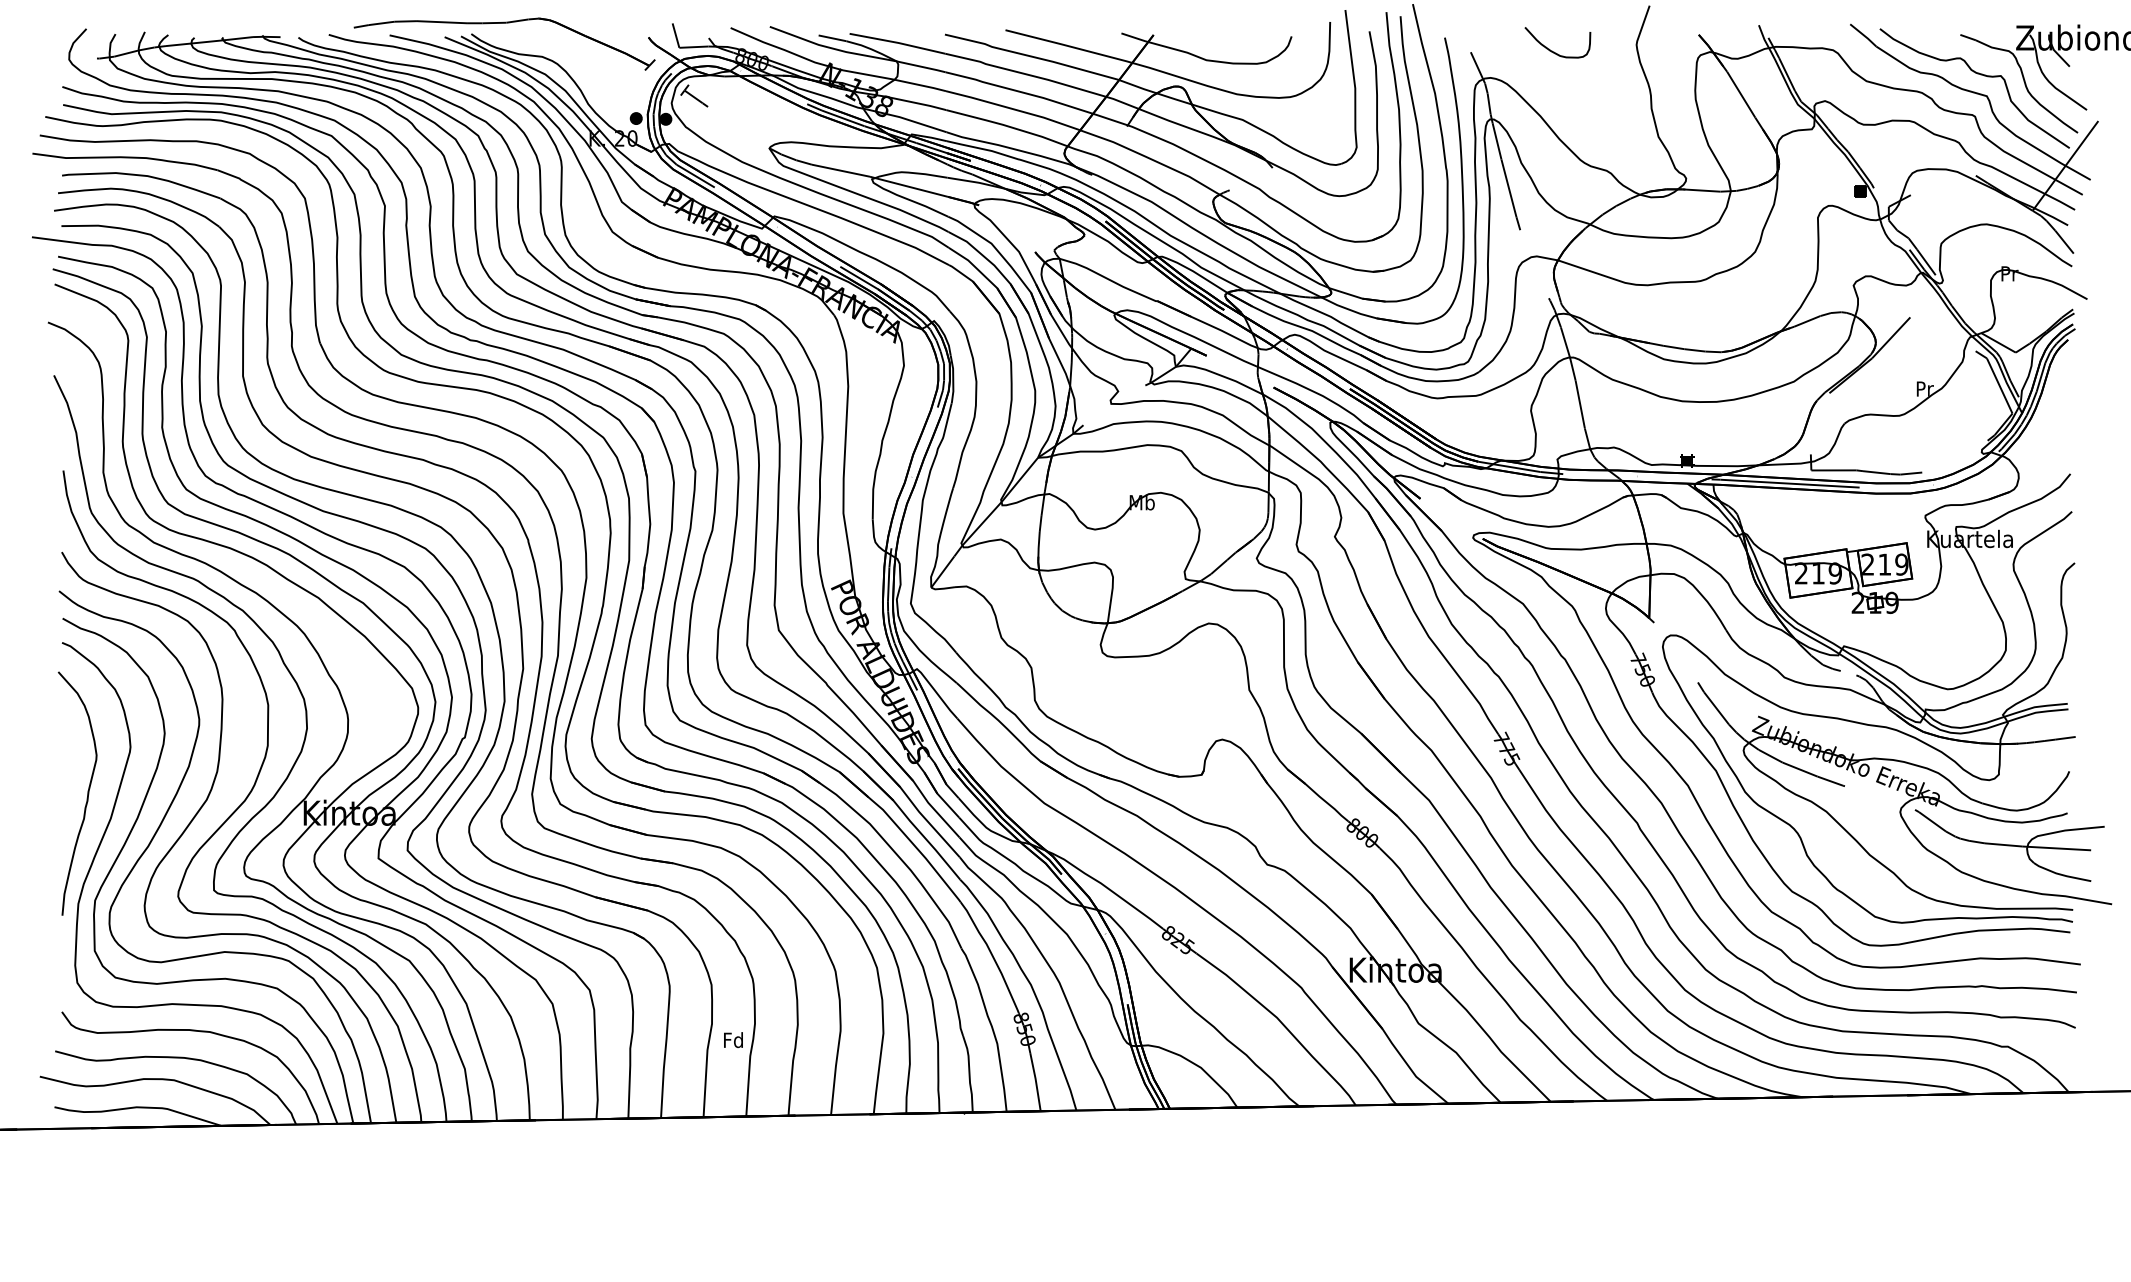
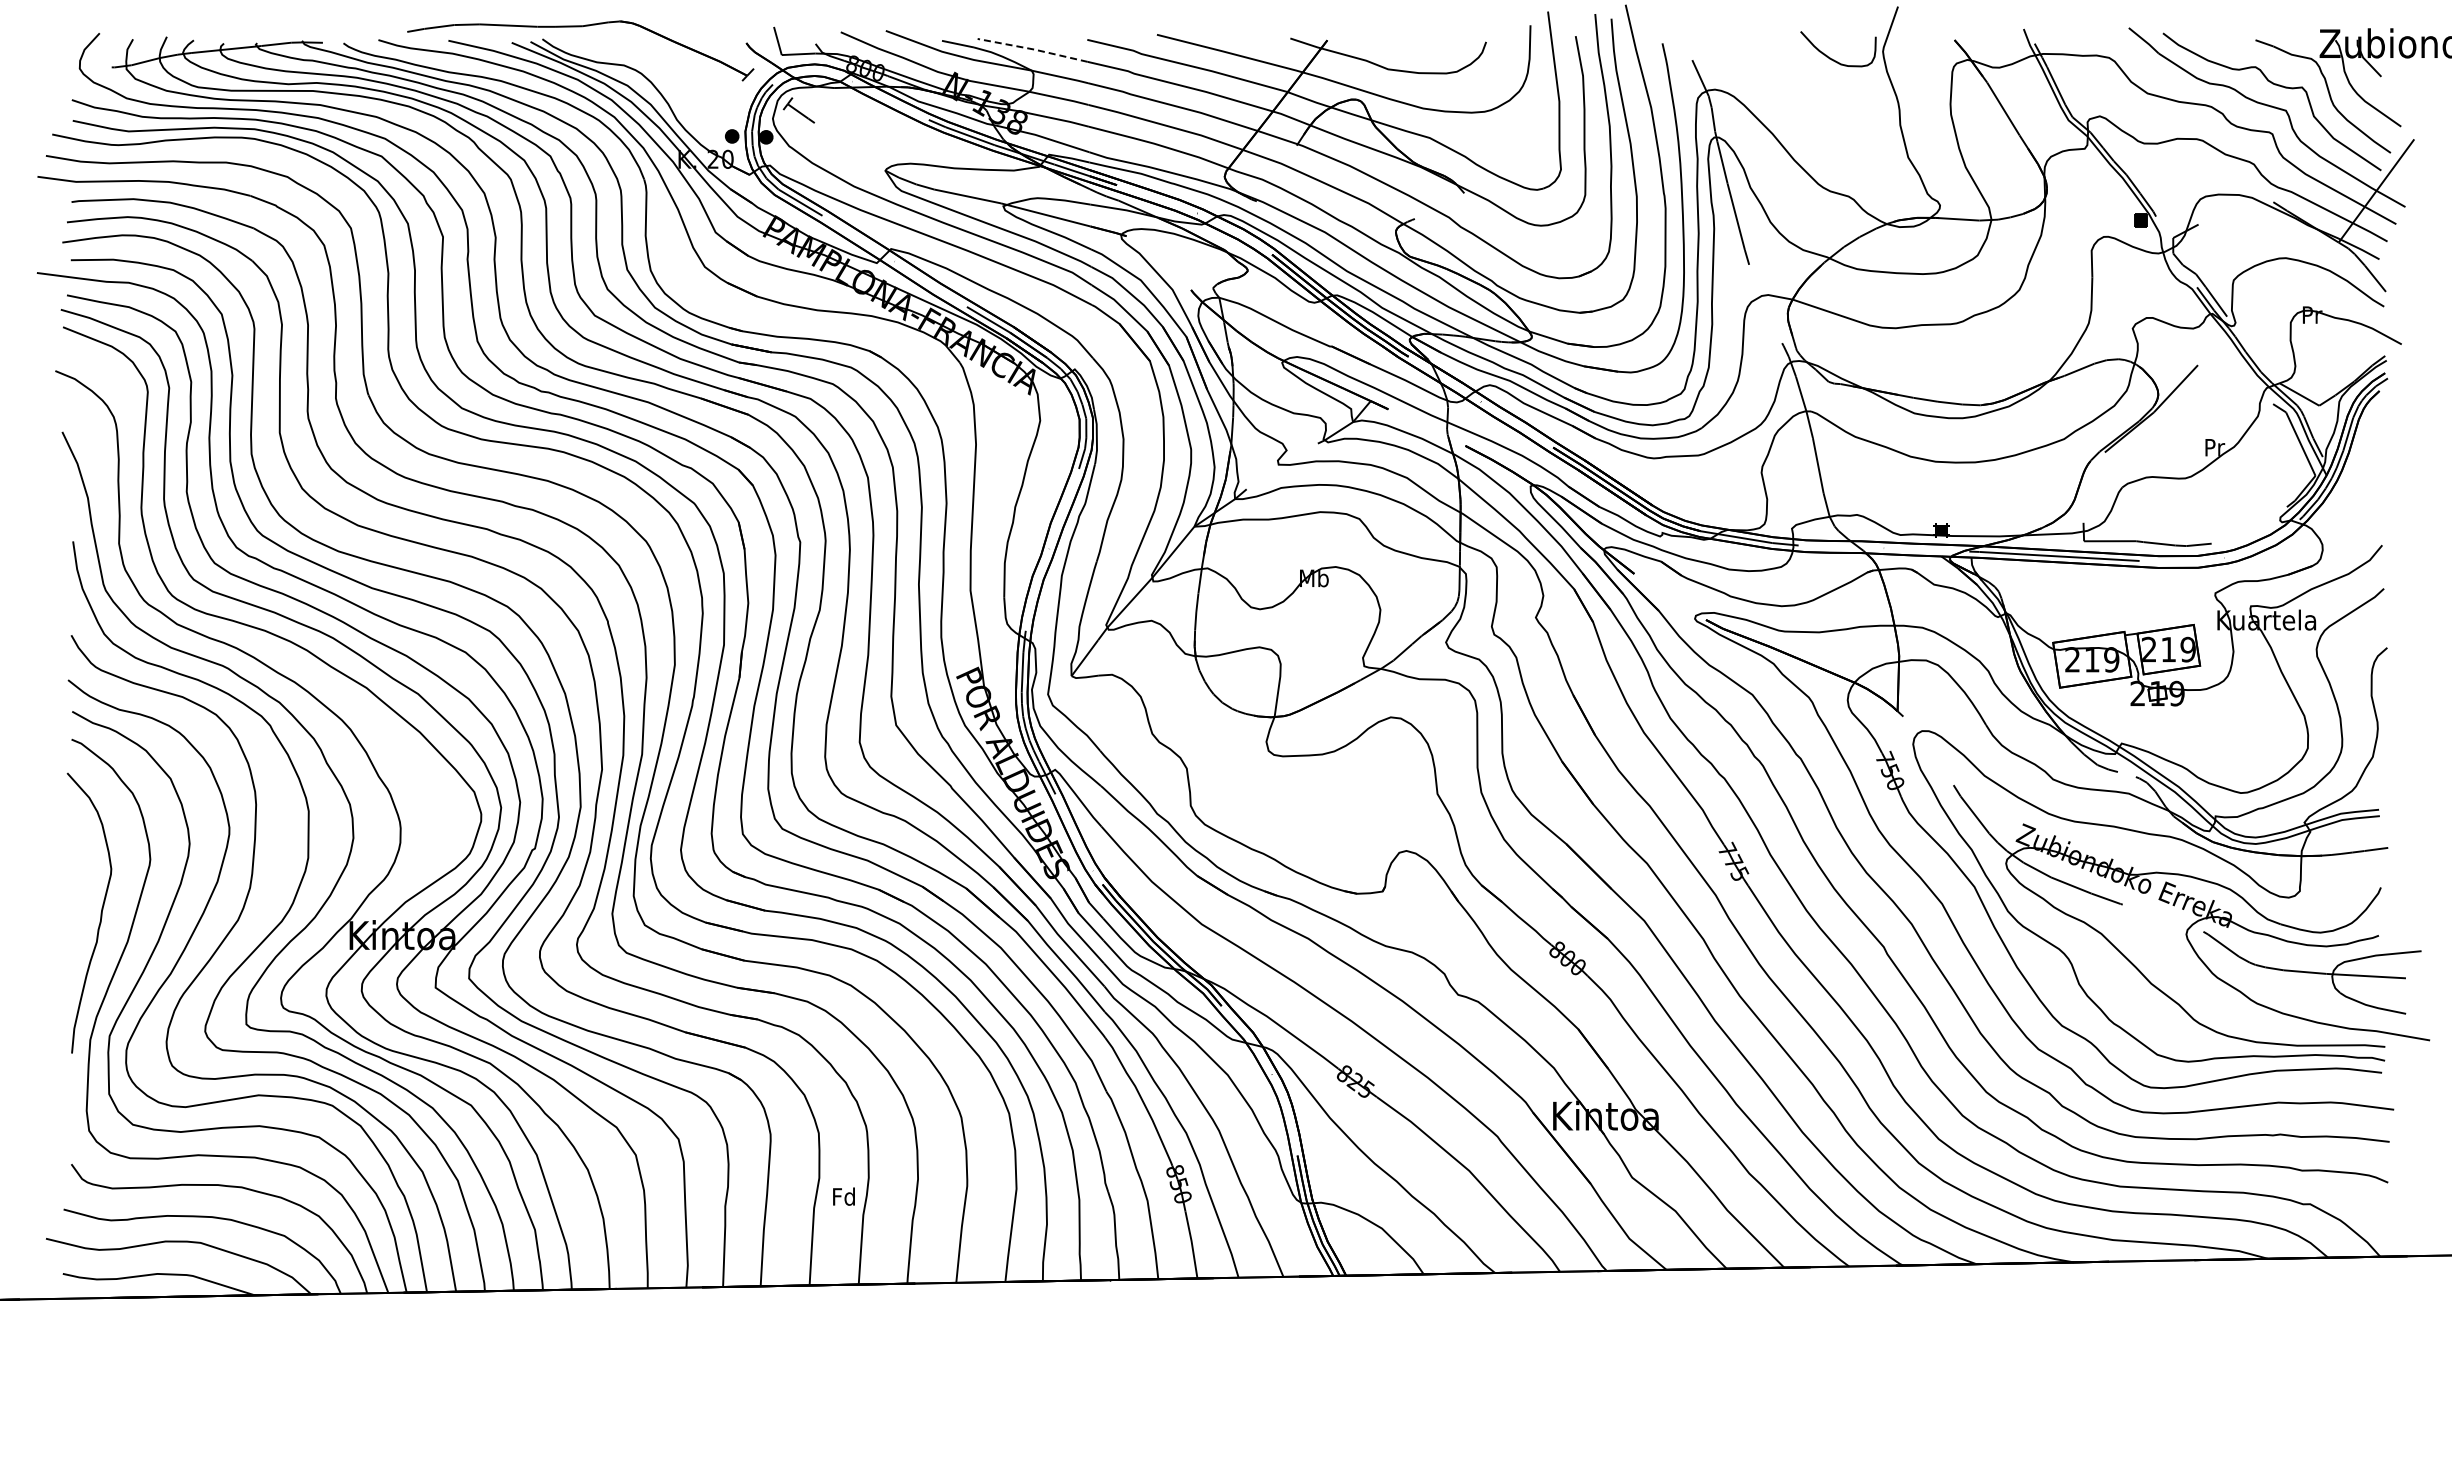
line: (898, 42) -> (1033, 49), solid -> dashed
curve: (1554, 51) -> (1834, 59), moved

